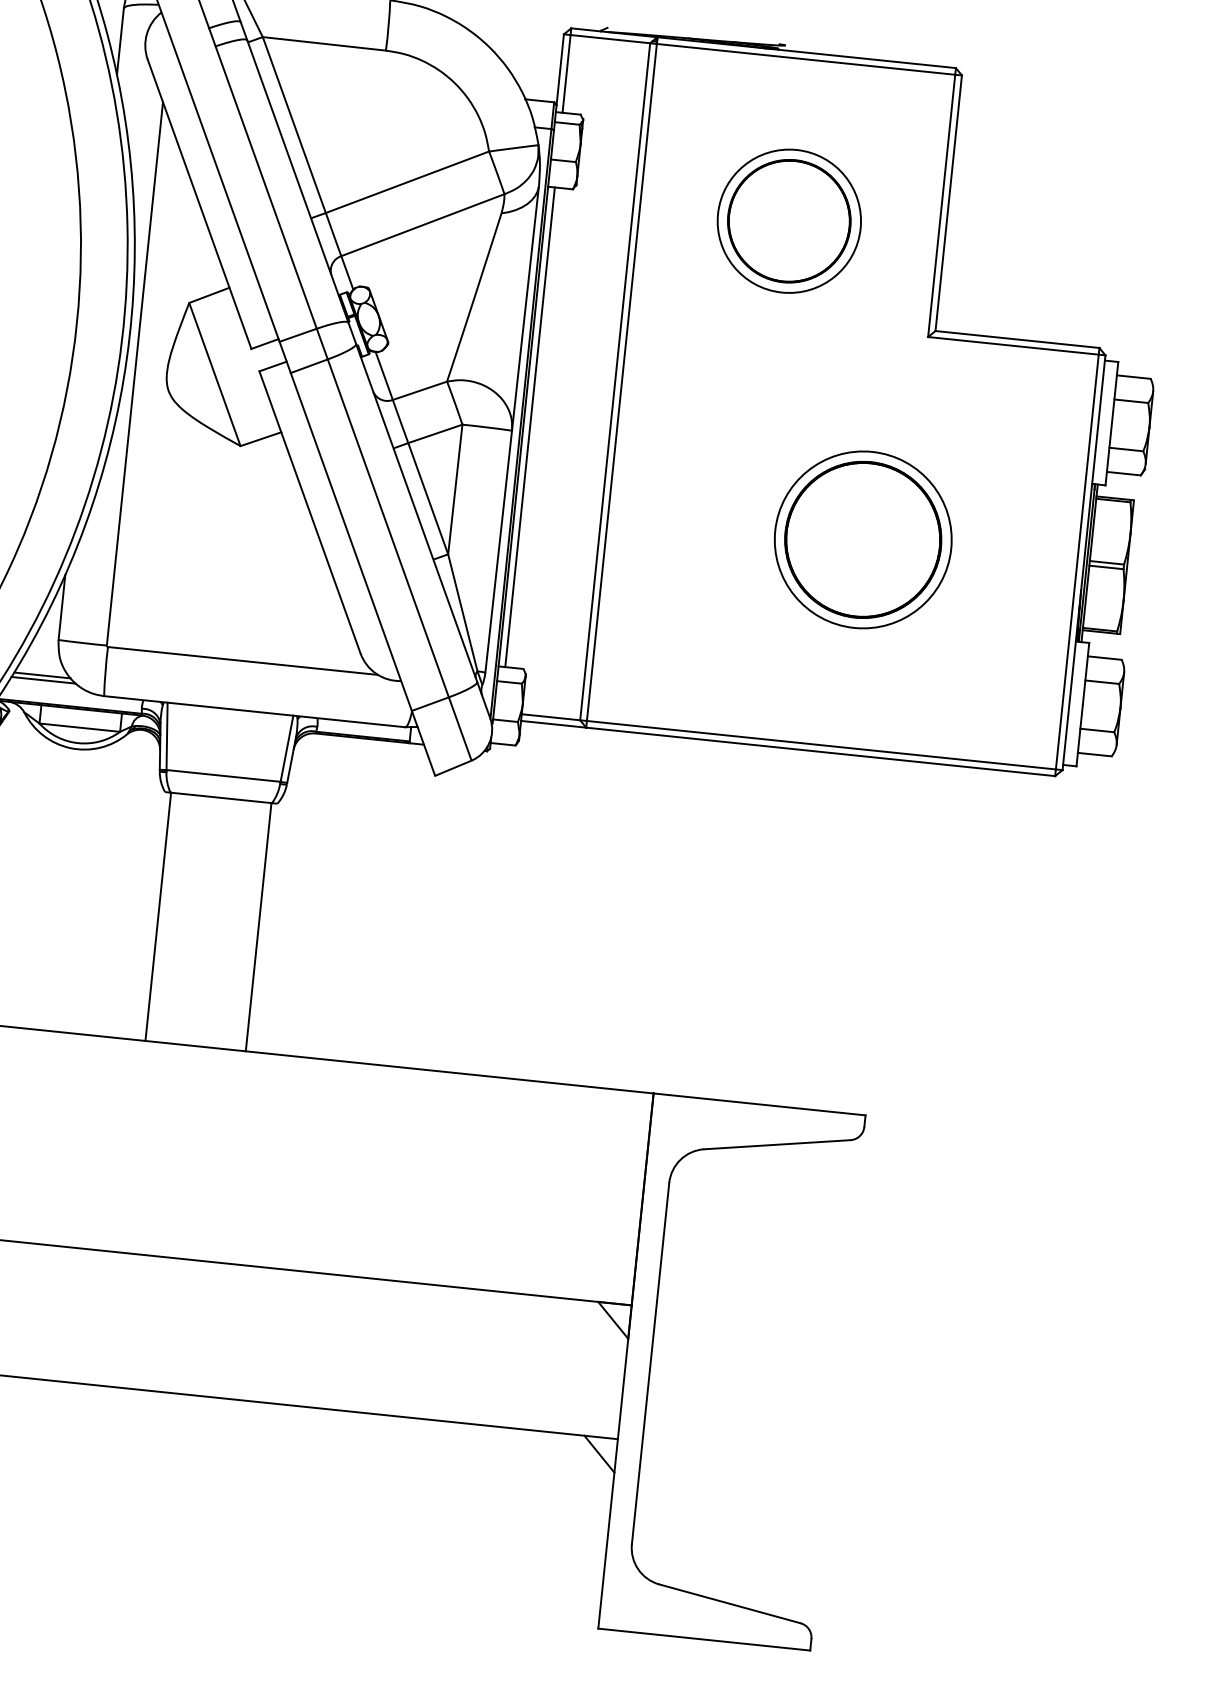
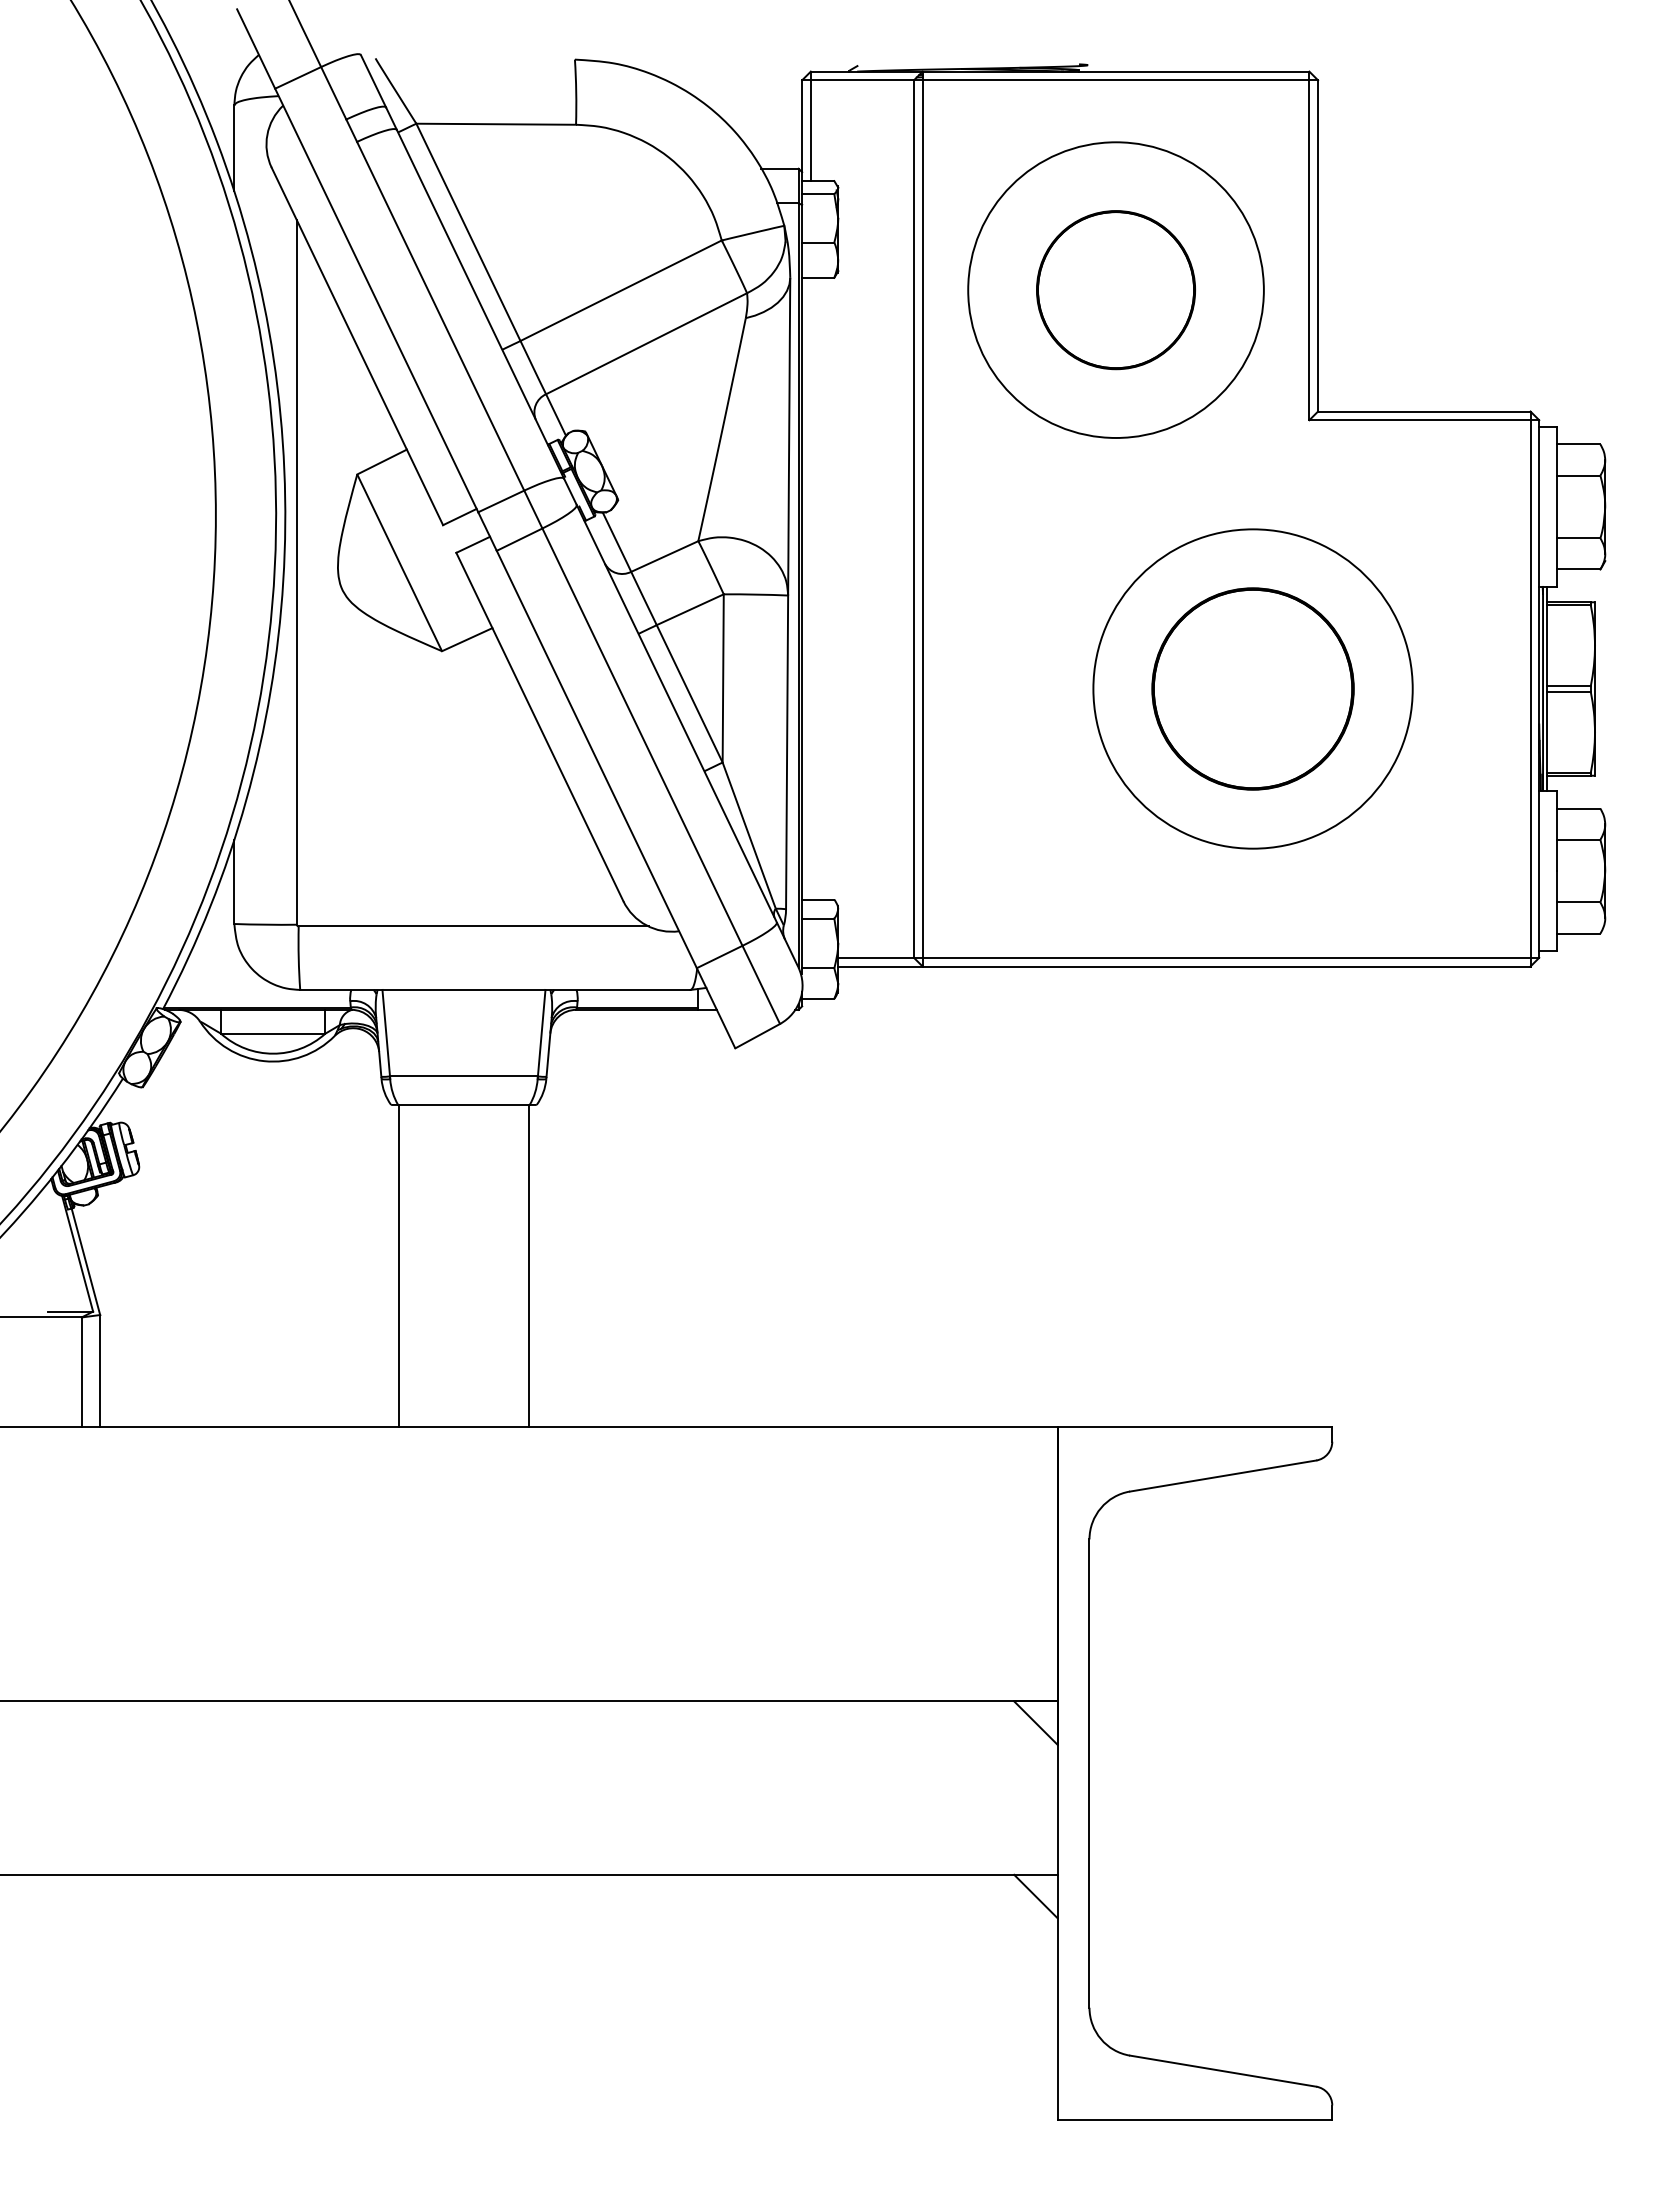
circle: (788, 220) -> (1115, 289), size x1.6
line: (529, 427) -> (810, 588), removed
circle: (863, 539) -> (1253, 688), size x1.4
line: (42, 675) -> (218, 971), removed
line: (43, 680) -> (220, 977), removed

